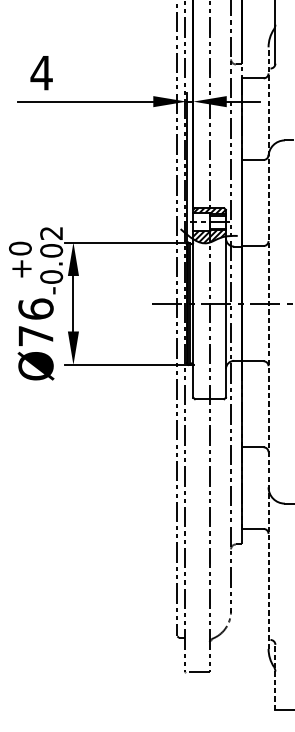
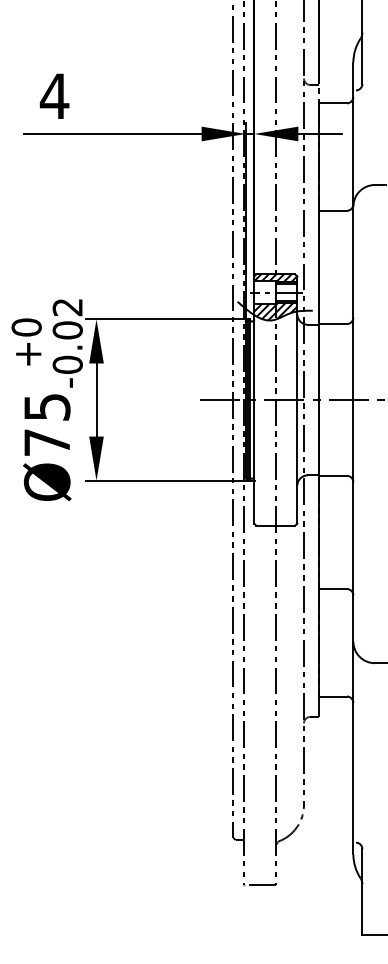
text: (35, 308) -> (46, 406), Ø76 -> Ø75
line: (268, 348) -> (353, 458), dashed -> solid
line: (275, 677) -> (362, 892), dashed -> solid

